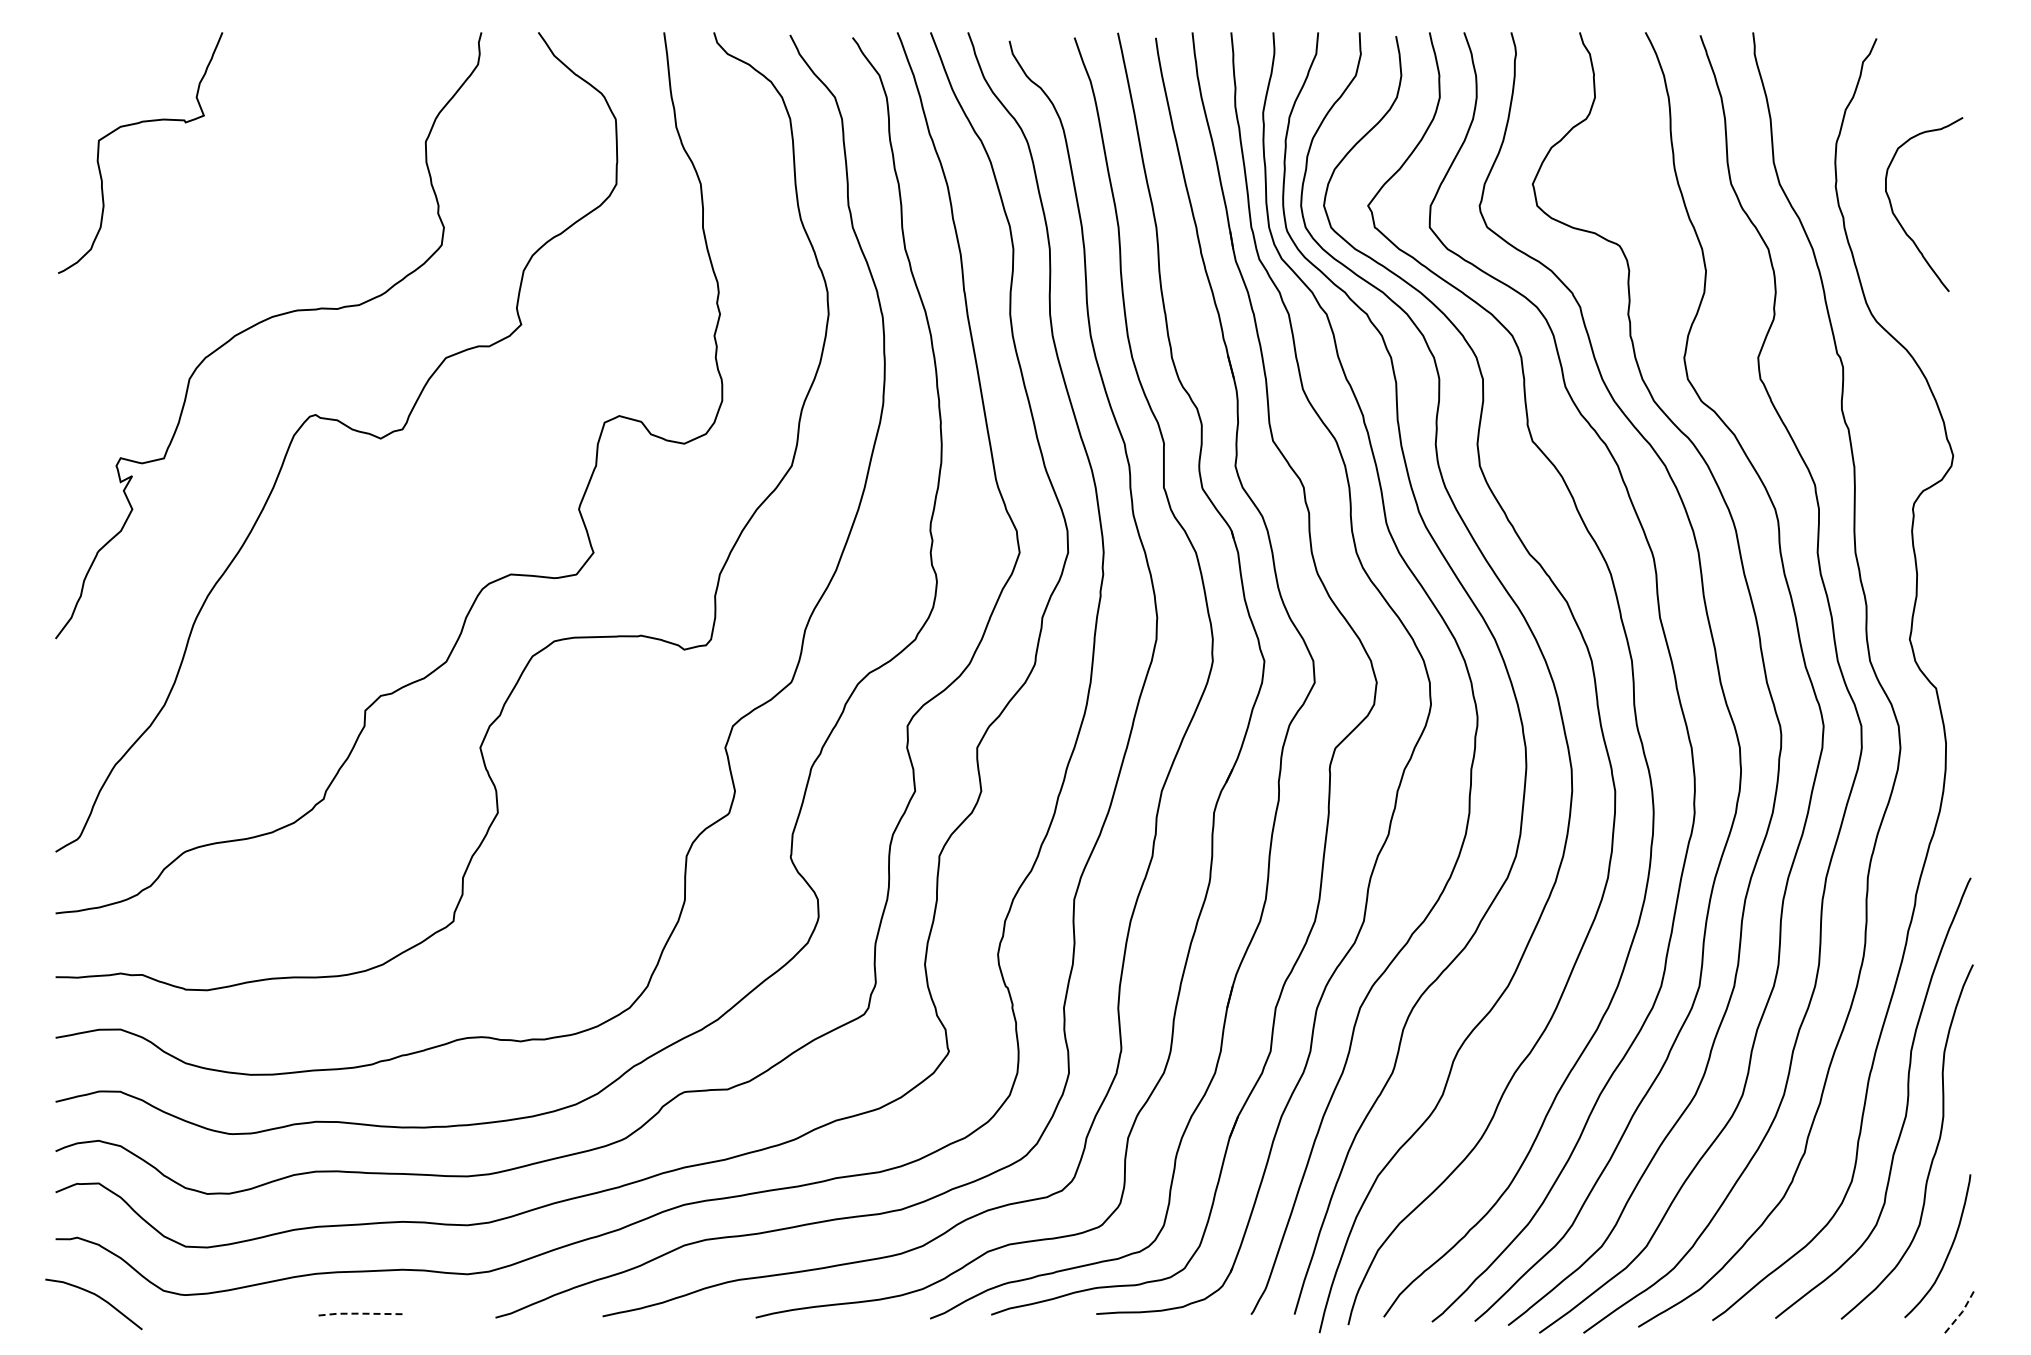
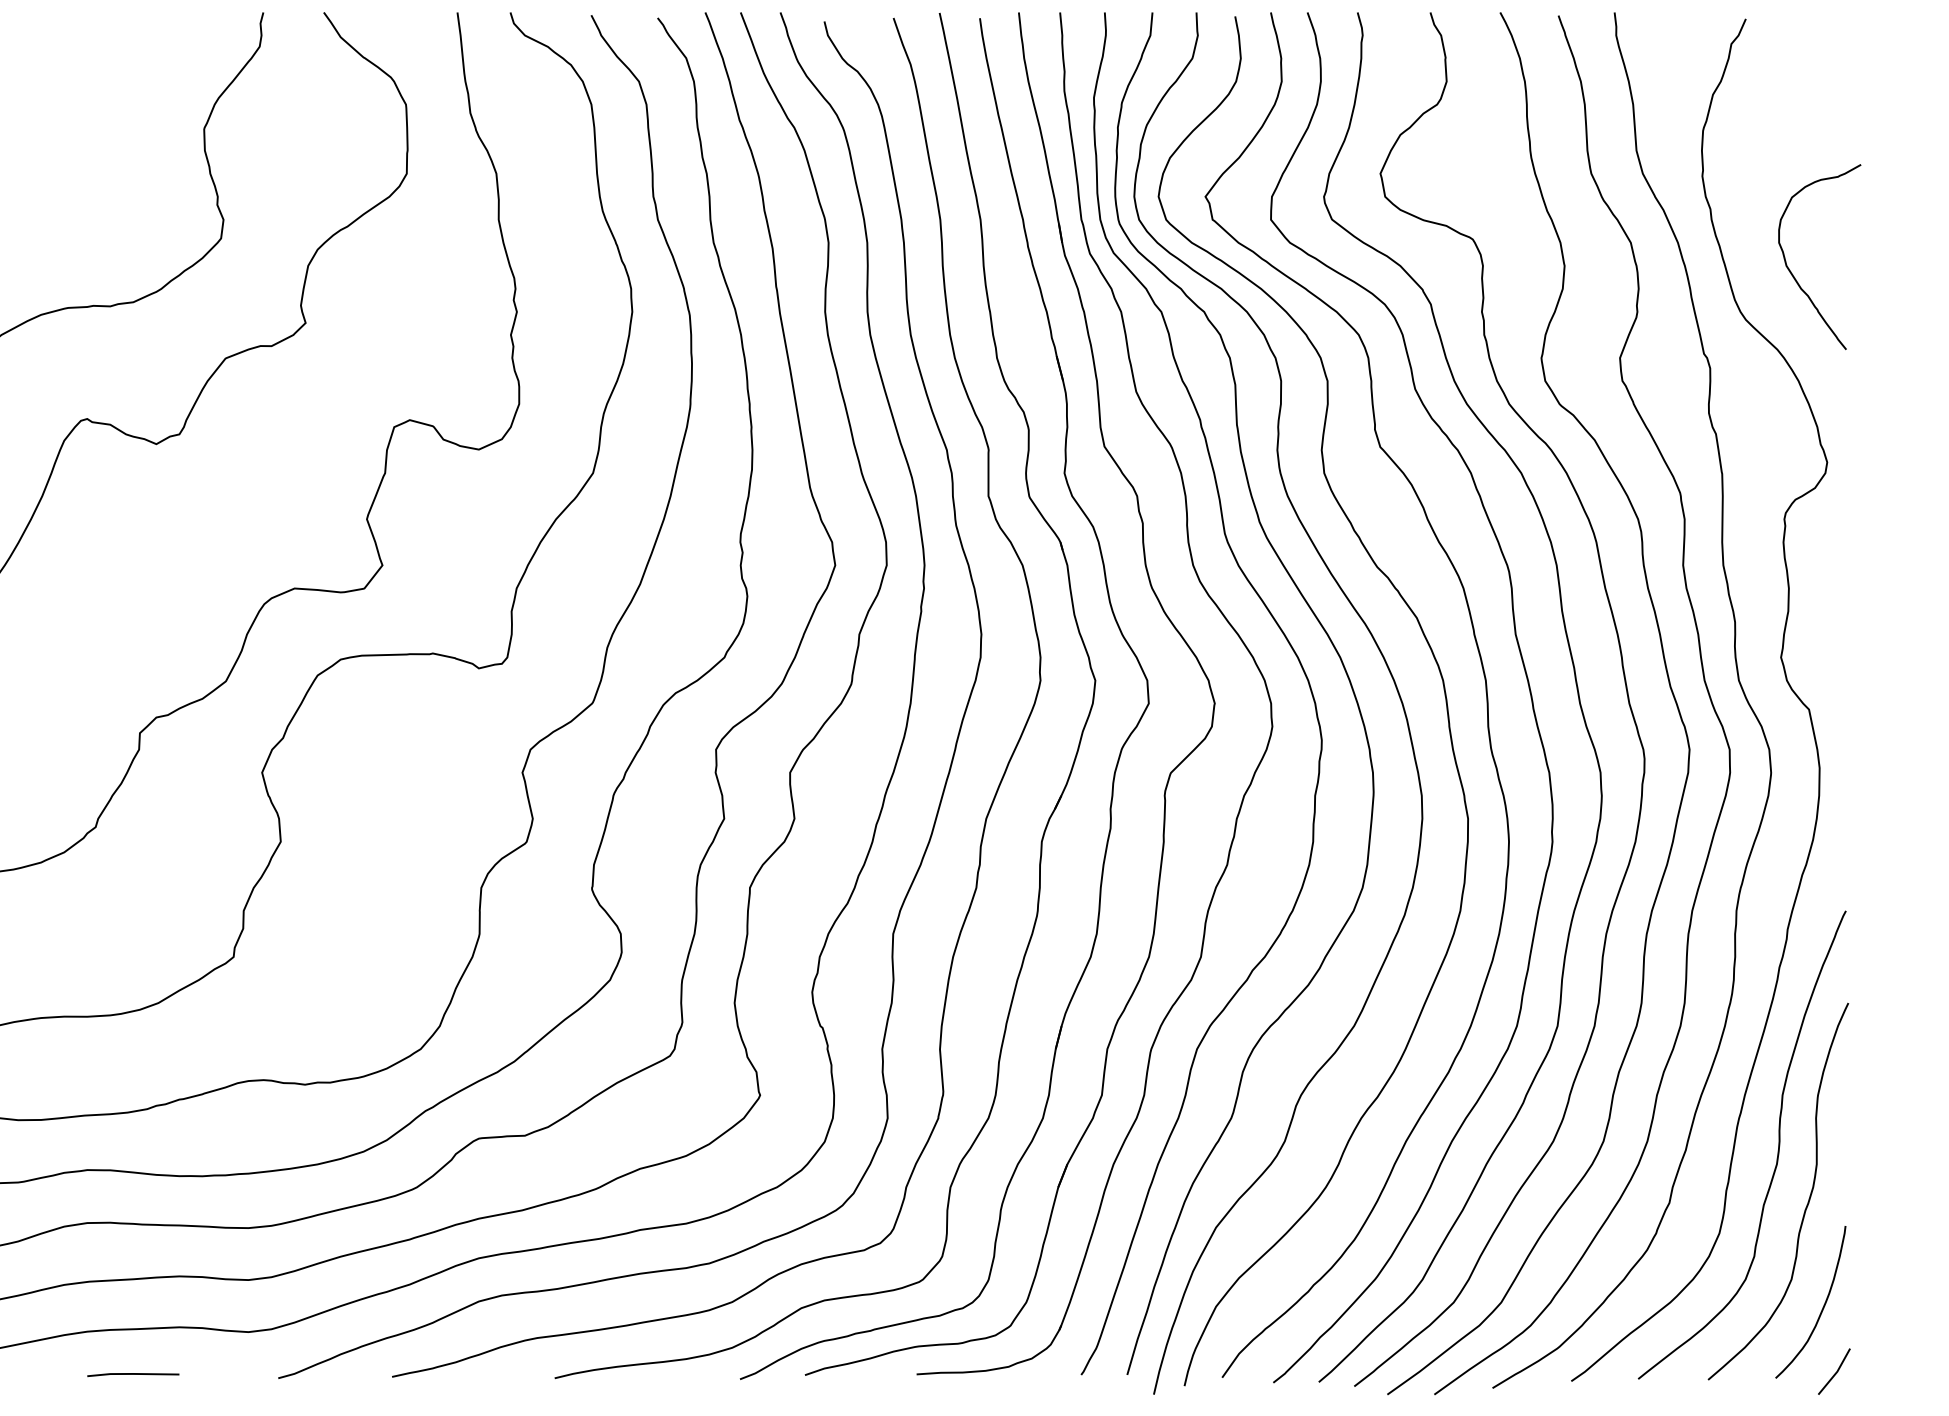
curve: (1900, 222) -> (1794, 276), moved
line: (1962, 1312) -> (1837, 1372), dashed -> solid
line: (359, 1313) -> (133, 1373), dashed -> solid

